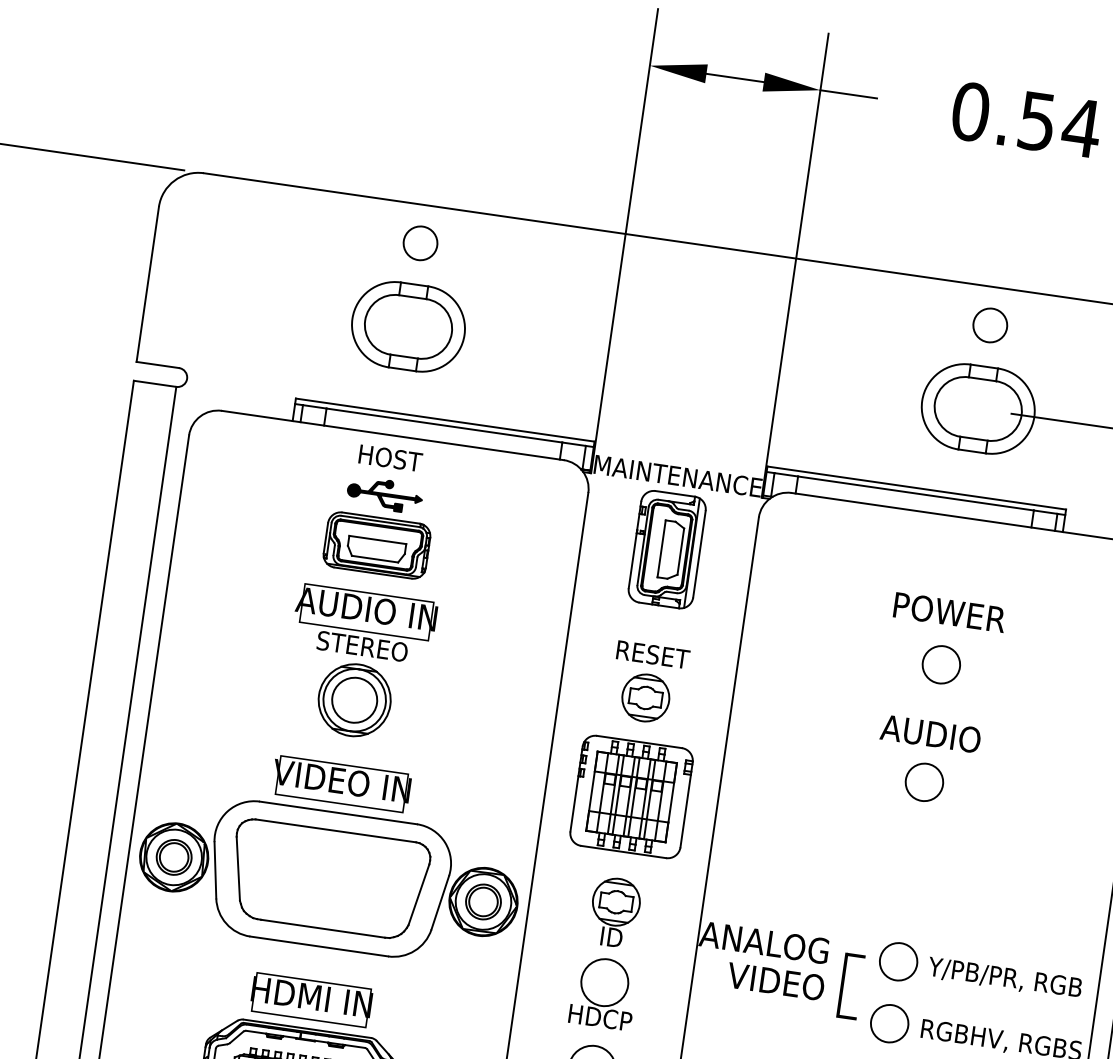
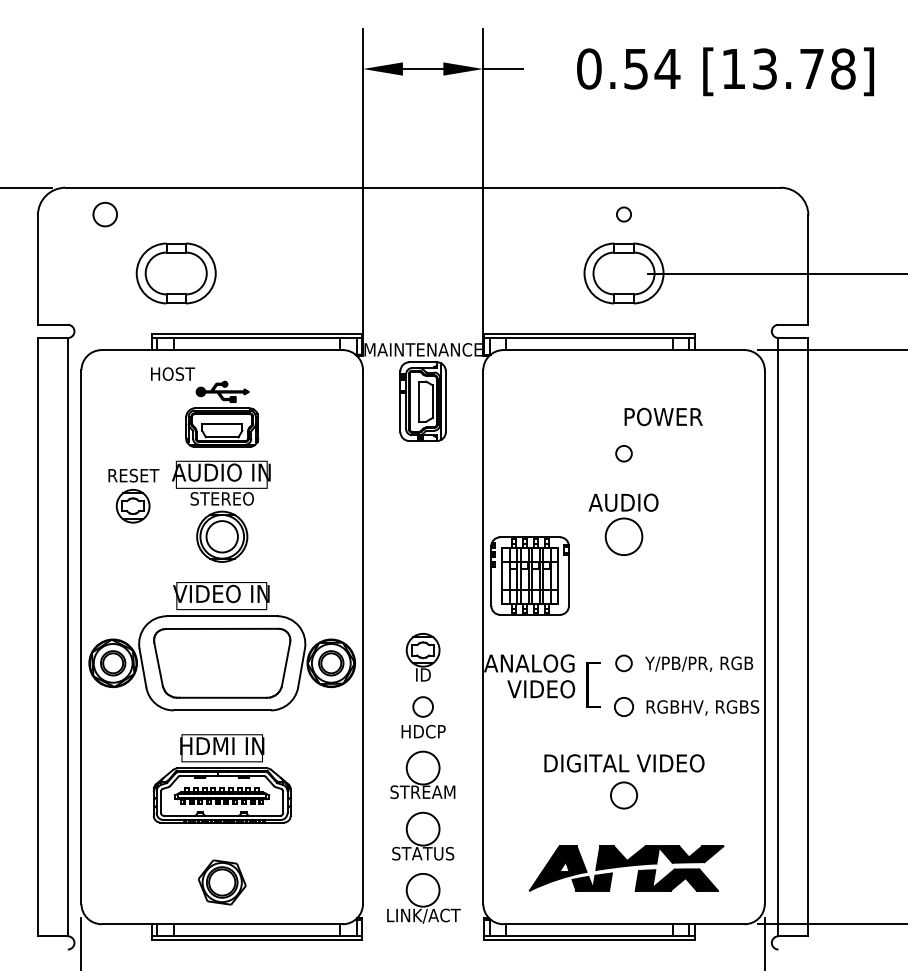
circle: (419, 243) -> (104, 214), moved
circle: (989, 325) -> (623, 214), size x0.6
part: (407, 326) -> (175, 273), moved
text: (391, 457) -> (173, 373), moved
text: (949, 611) -> (663, 416), moved
circle: (940, 664) -> (623, 453), size x0.6
part: (648, 682) -> (133, 495), moved
circle: (923, 781) -> (623, 536), size x1.4
part: (630, 796) -> (529, 575), moved
circle: (897, 961) -> (623, 663), size x0.6
circle: (603, 981) -> (422, 706), size x0.6
circle: (889, 1022) -> (623, 706), size x0.7

